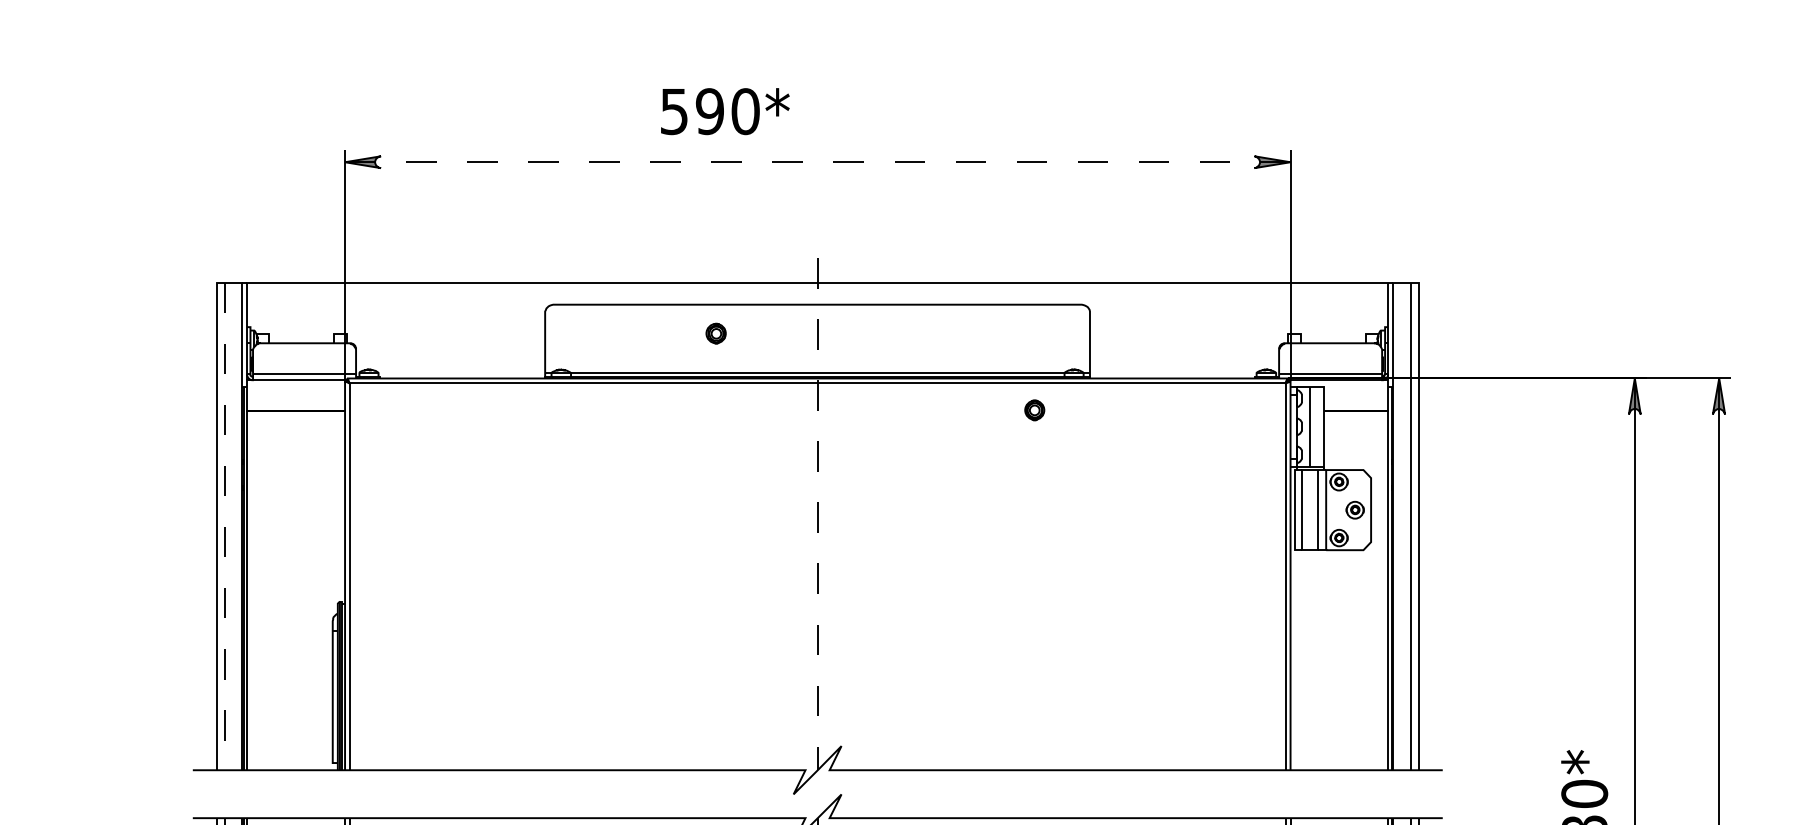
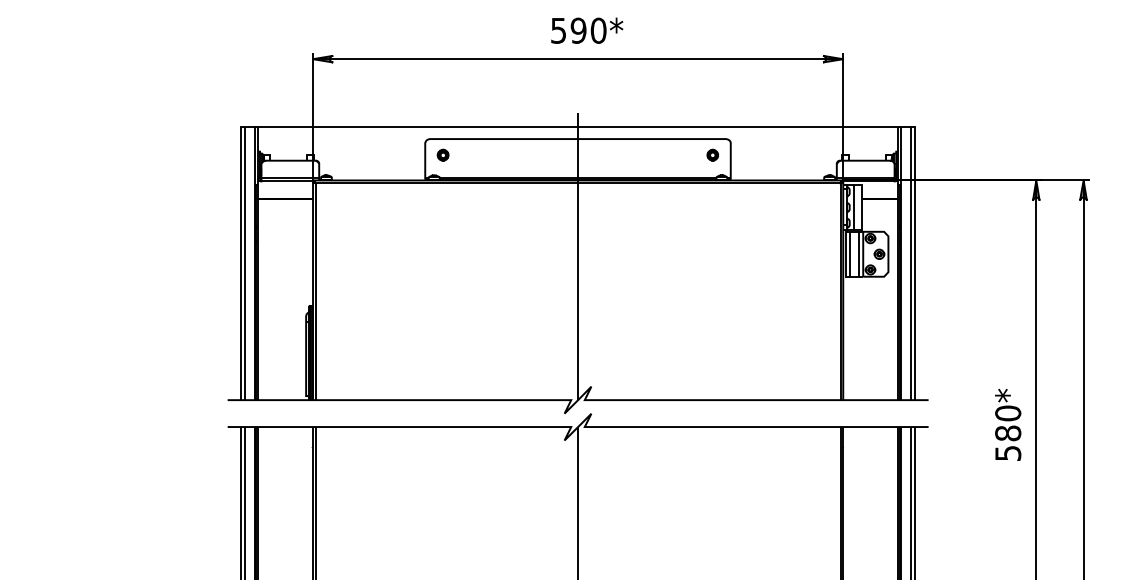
text: (725, 111) -> (587, 30), moved
line: (818, 162) -> (578, 59), dashed -> solid
part: (715, 332) -> (442, 154), moved
part: (1034, 408) -> (712, 154), moved
line: (818, 514) -> (578, 256), dashed -> solid
line: (224, 526) -> (245, 263), dashed -> solid

